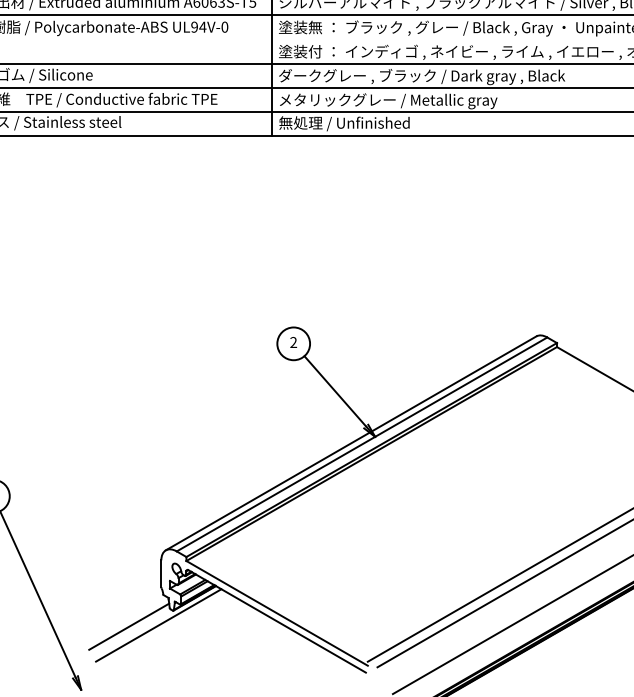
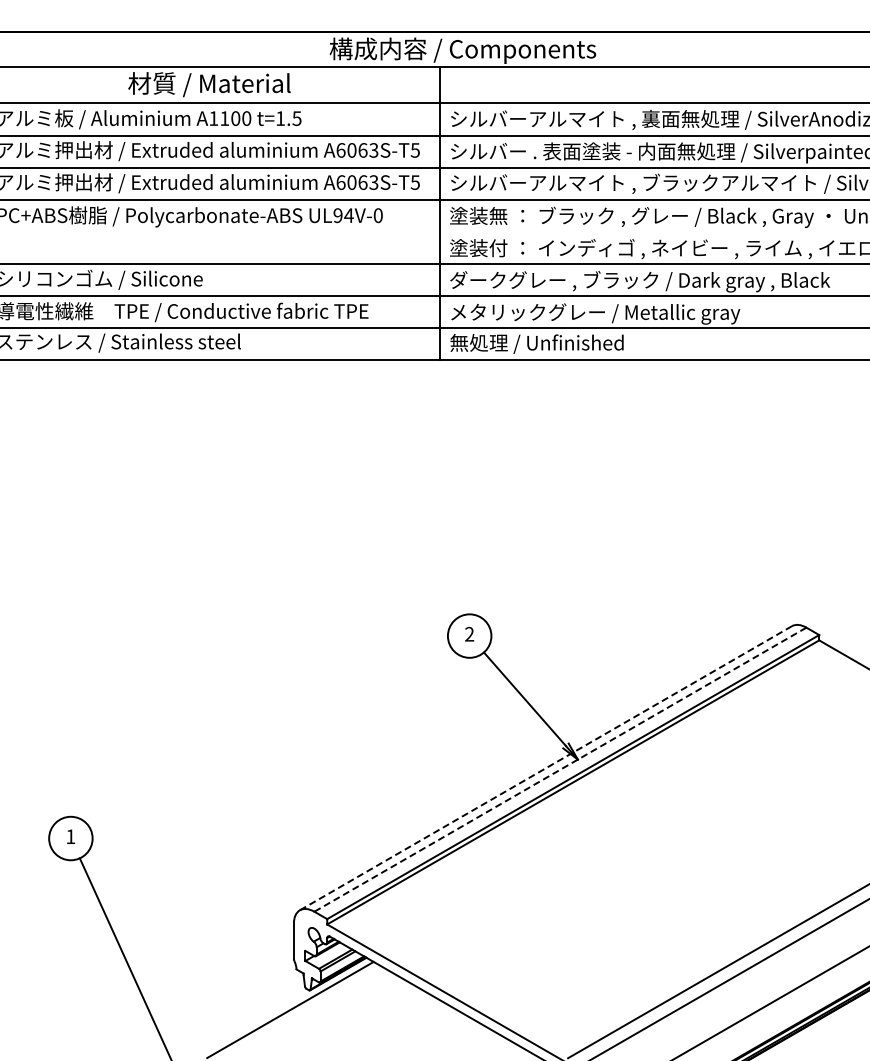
line: (350, 443) -> (545, 768), solid -> dashed
line: (361, 444) -> (559, 769), solid -> dashed
line: (129, 626) -> (251, 1011), removed

